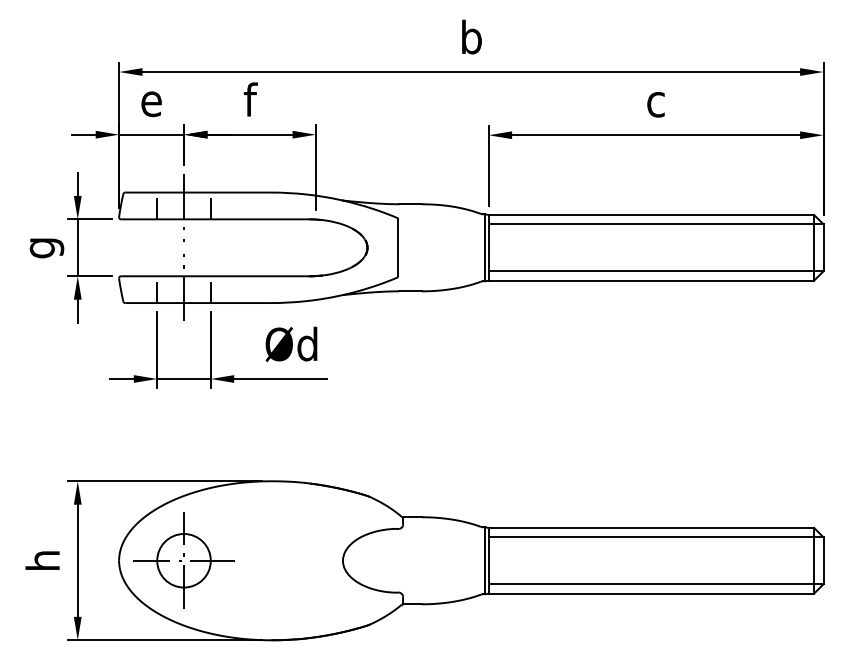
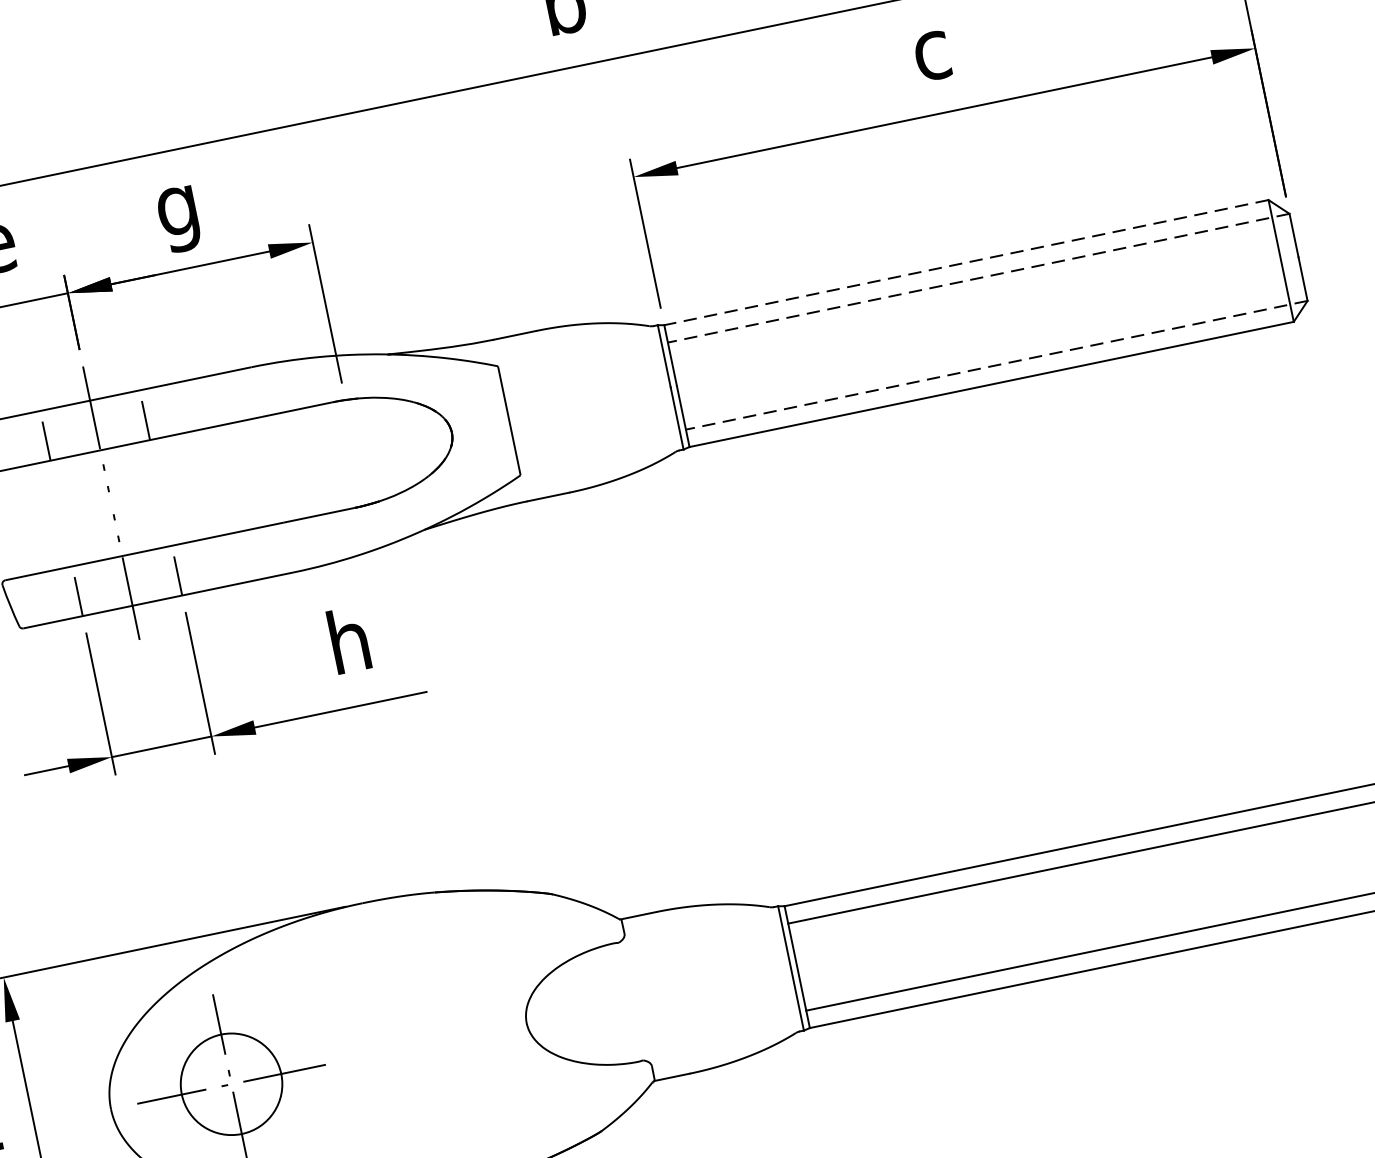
text: (249, 103) -> (177, 210), f -> g
line: (651, 215) -> (966, 263), solid -> dashed
line: (655, 224) -> (977, 278), solid -> dashed
line: (655, 271) -> (995, 365), solid -> dashed
text: (291, 344) -> (347, 641), Ød -> h

